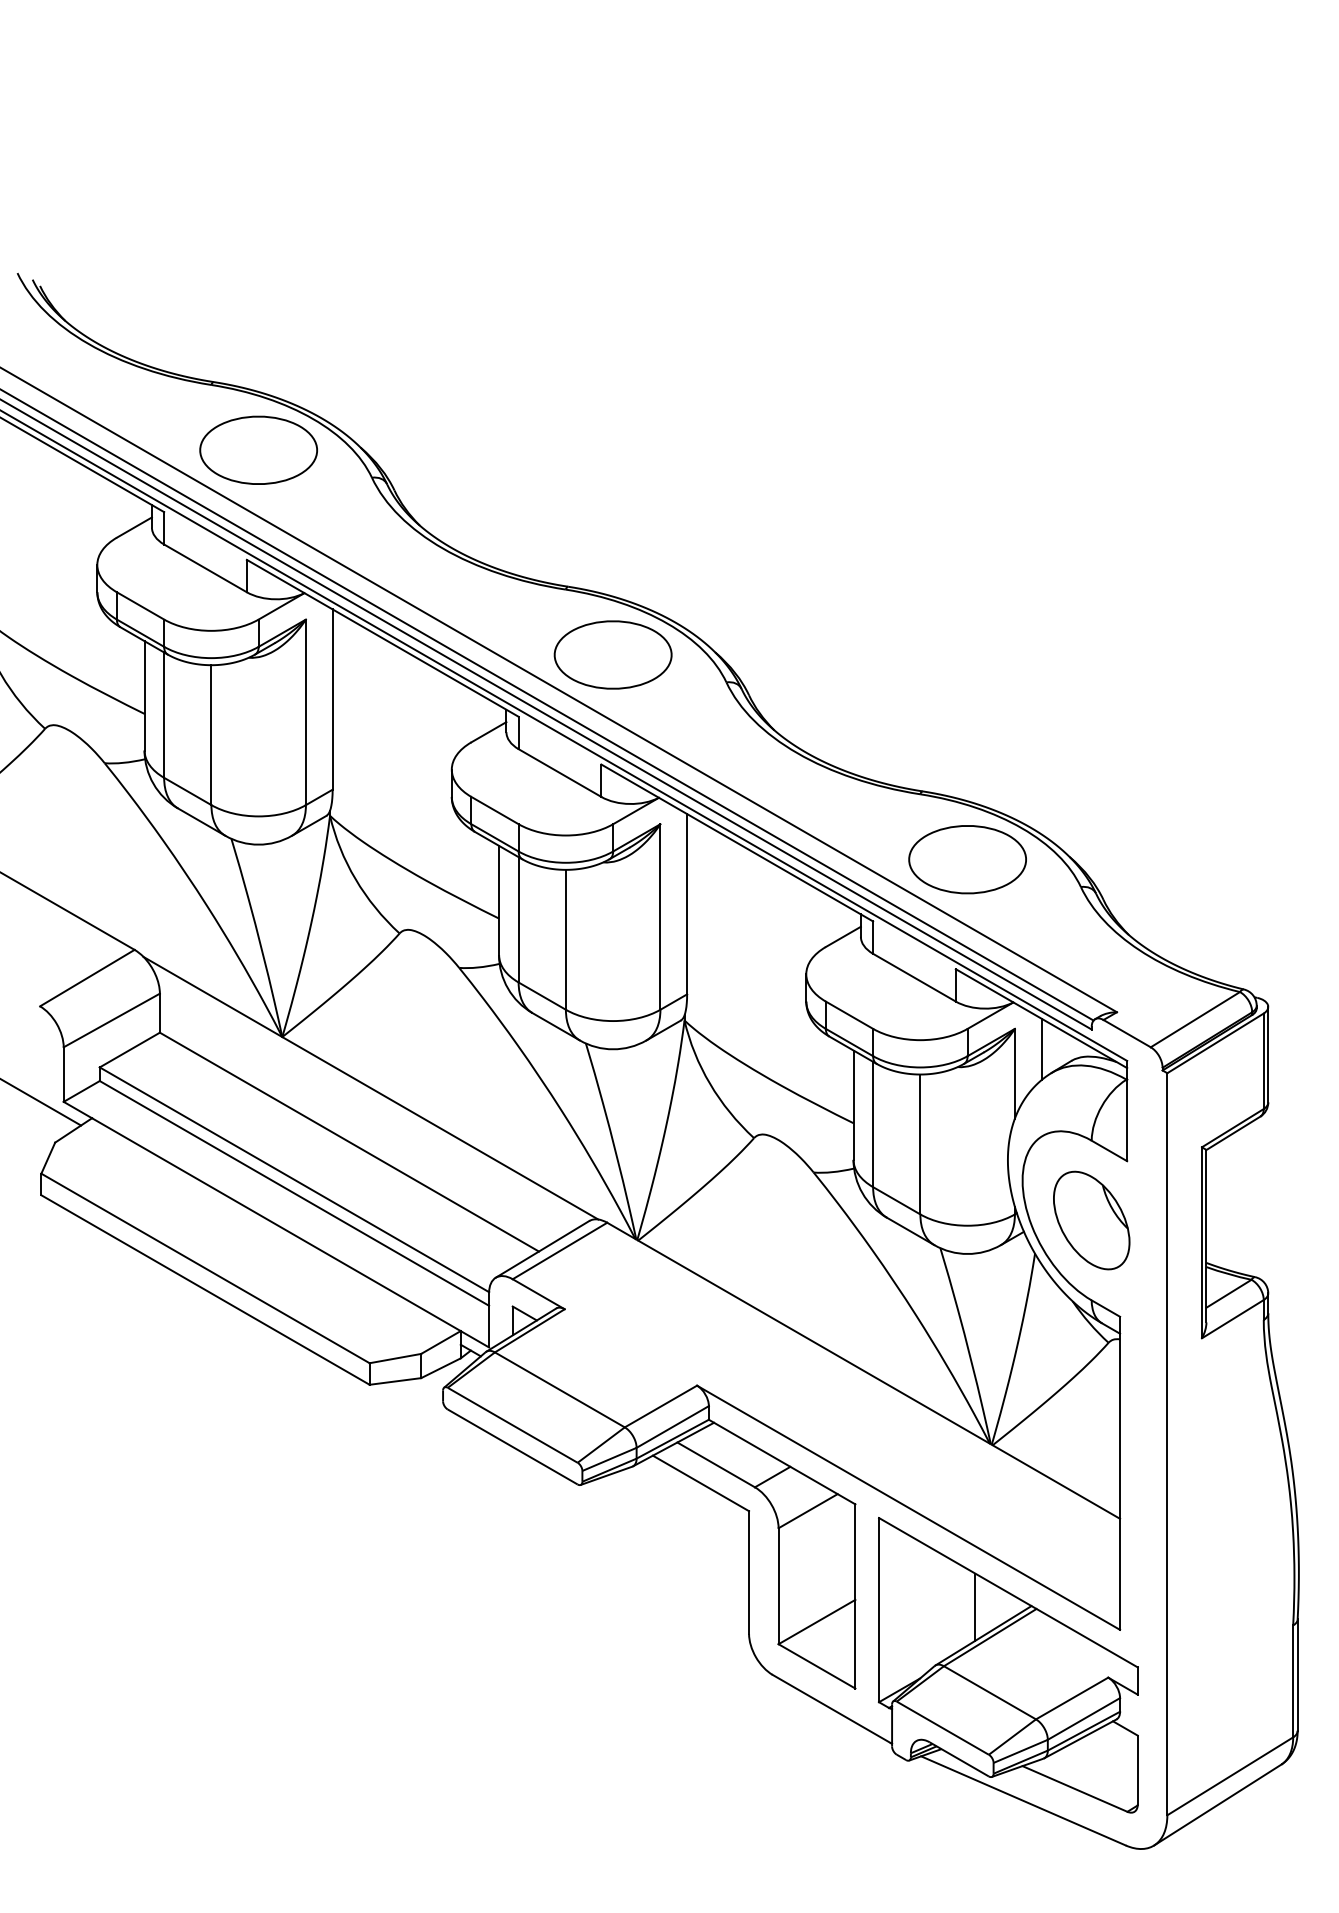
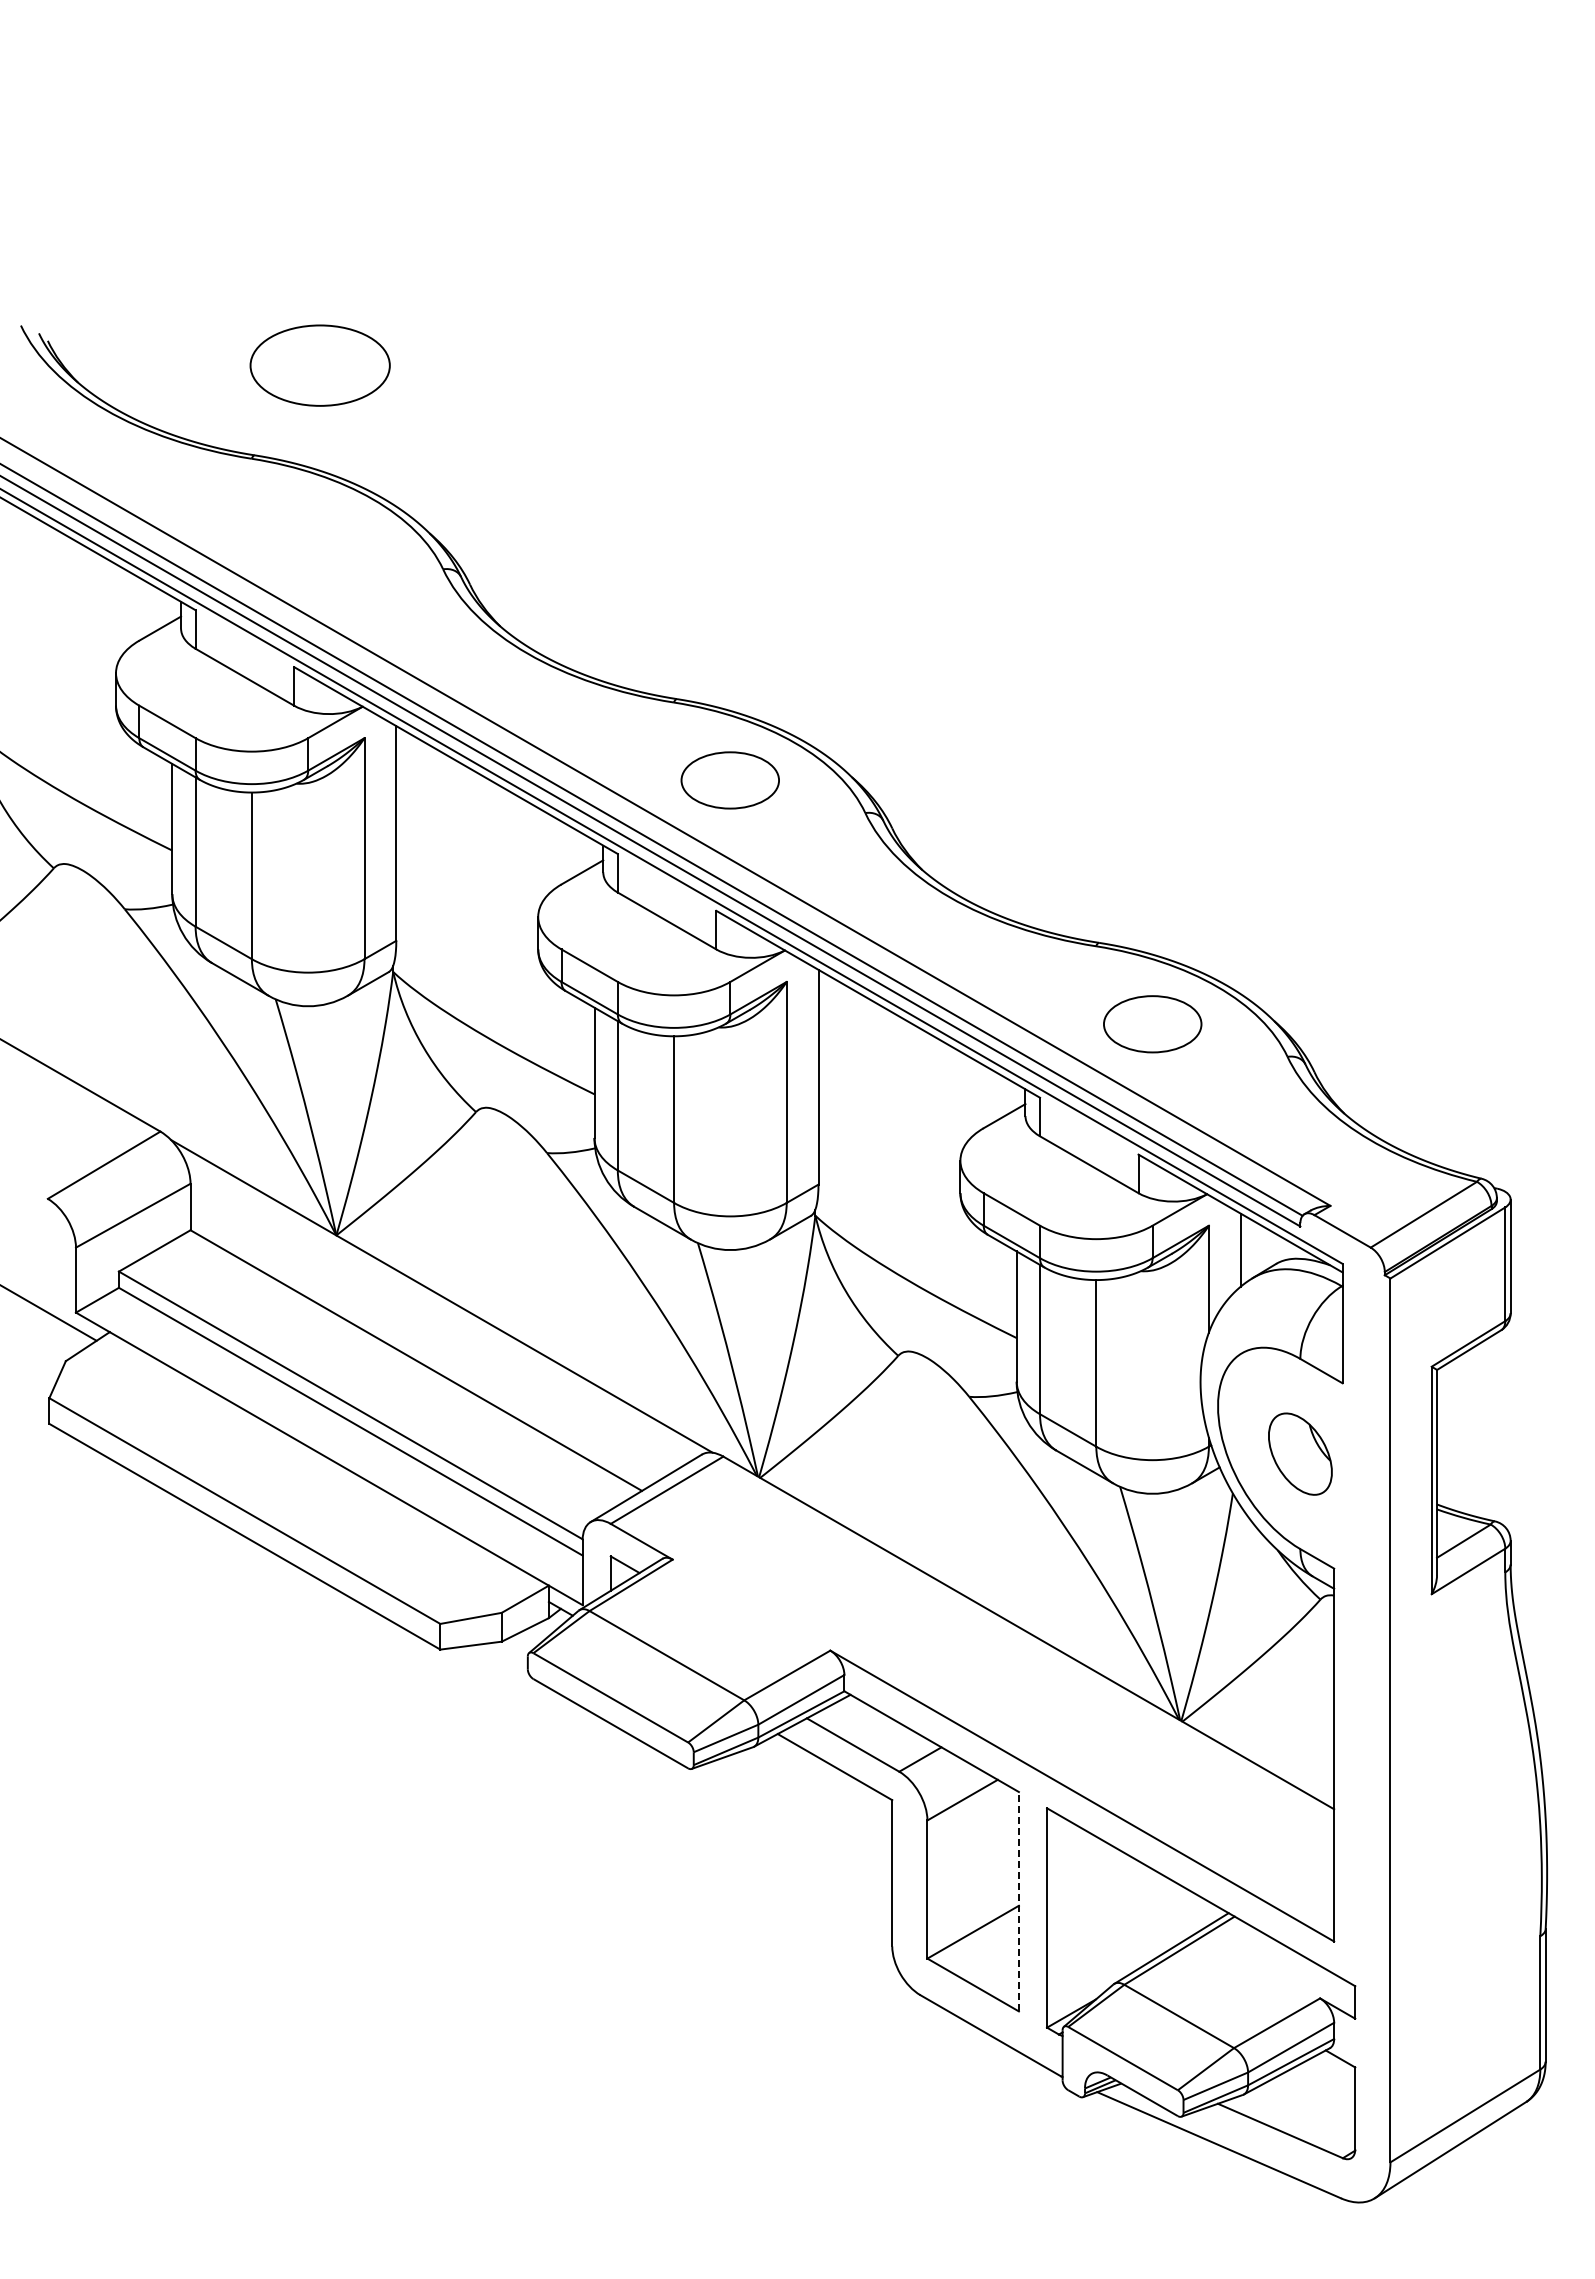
part: (258, 450) -> (319, 365), moved
part: (612, 655) -> (729, 780), size x0.7
part: (967, 859) -> (1152, 1024), size x0.7
part: (1091, 1220) -> (1300, 1454), size x0.7
line: (855, 1596) -> (1018, 1901), solid -> dashed
line: (975, 1607) -> (1161, 1914), removed

